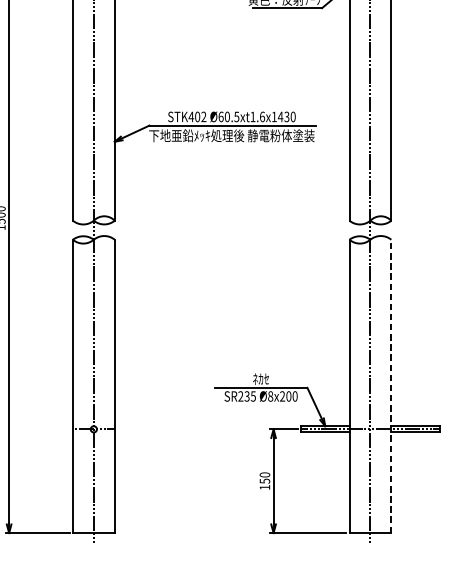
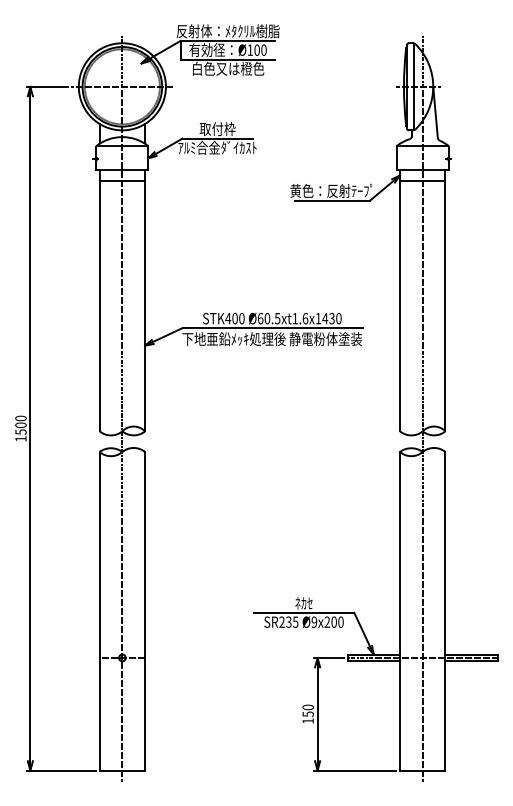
text: (203, 116) -> (241, 318), STK402 -> STK400
line: (391, 385) -> (445, 610), dashed -> solid
text: (270, 395) -> (314, 621), Ø8x200 -> Ø9x200

